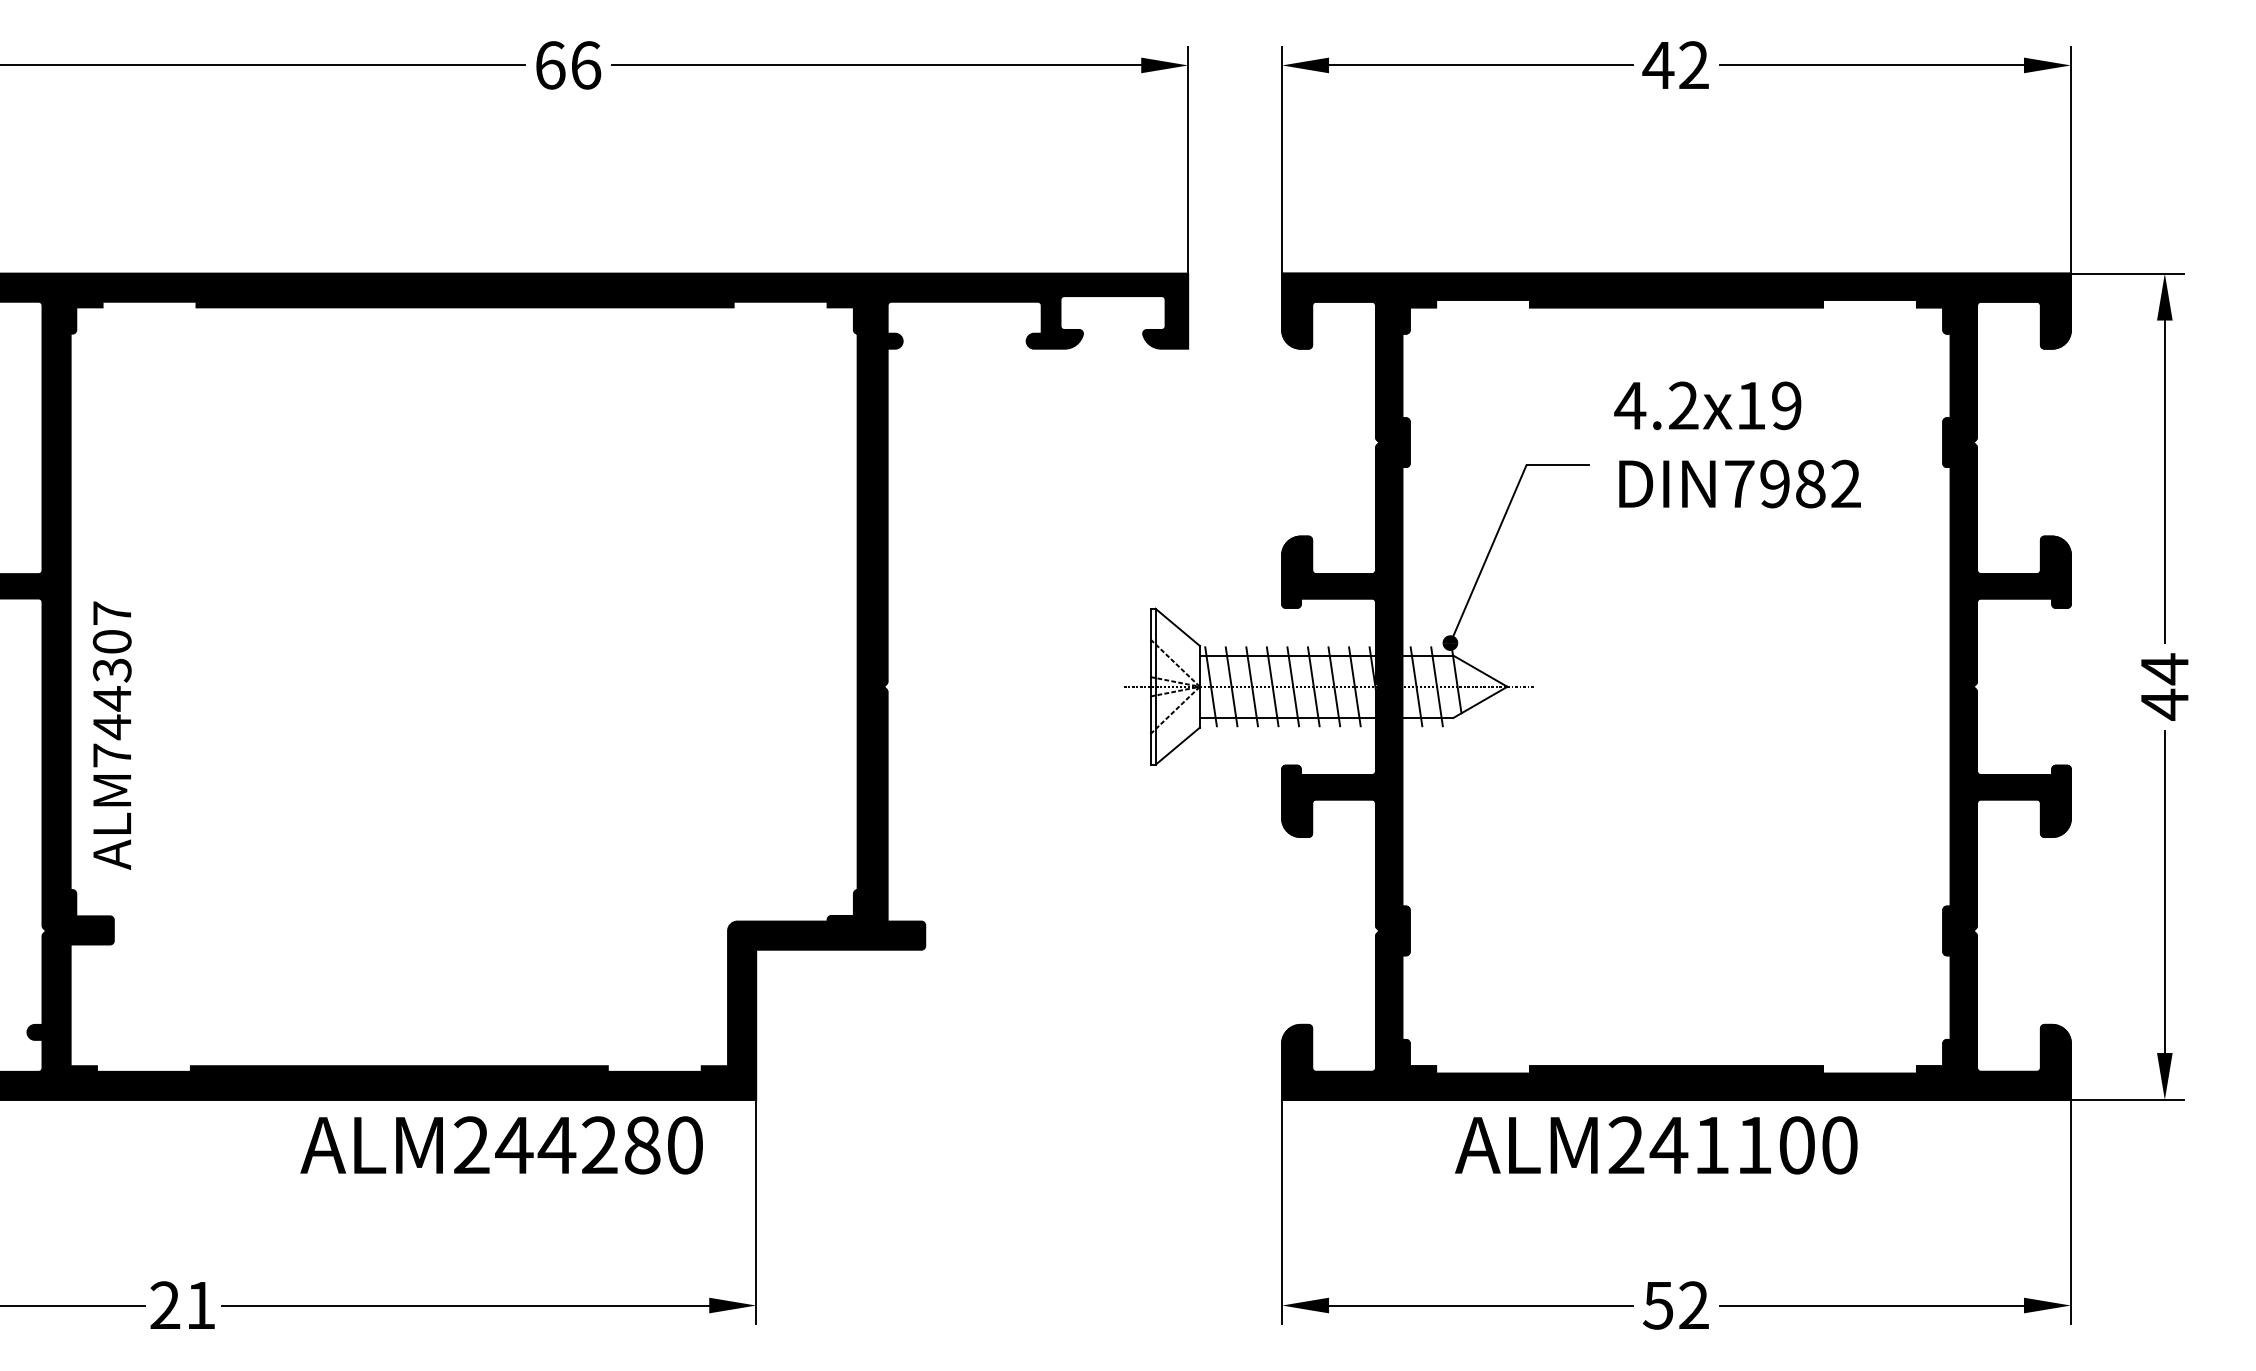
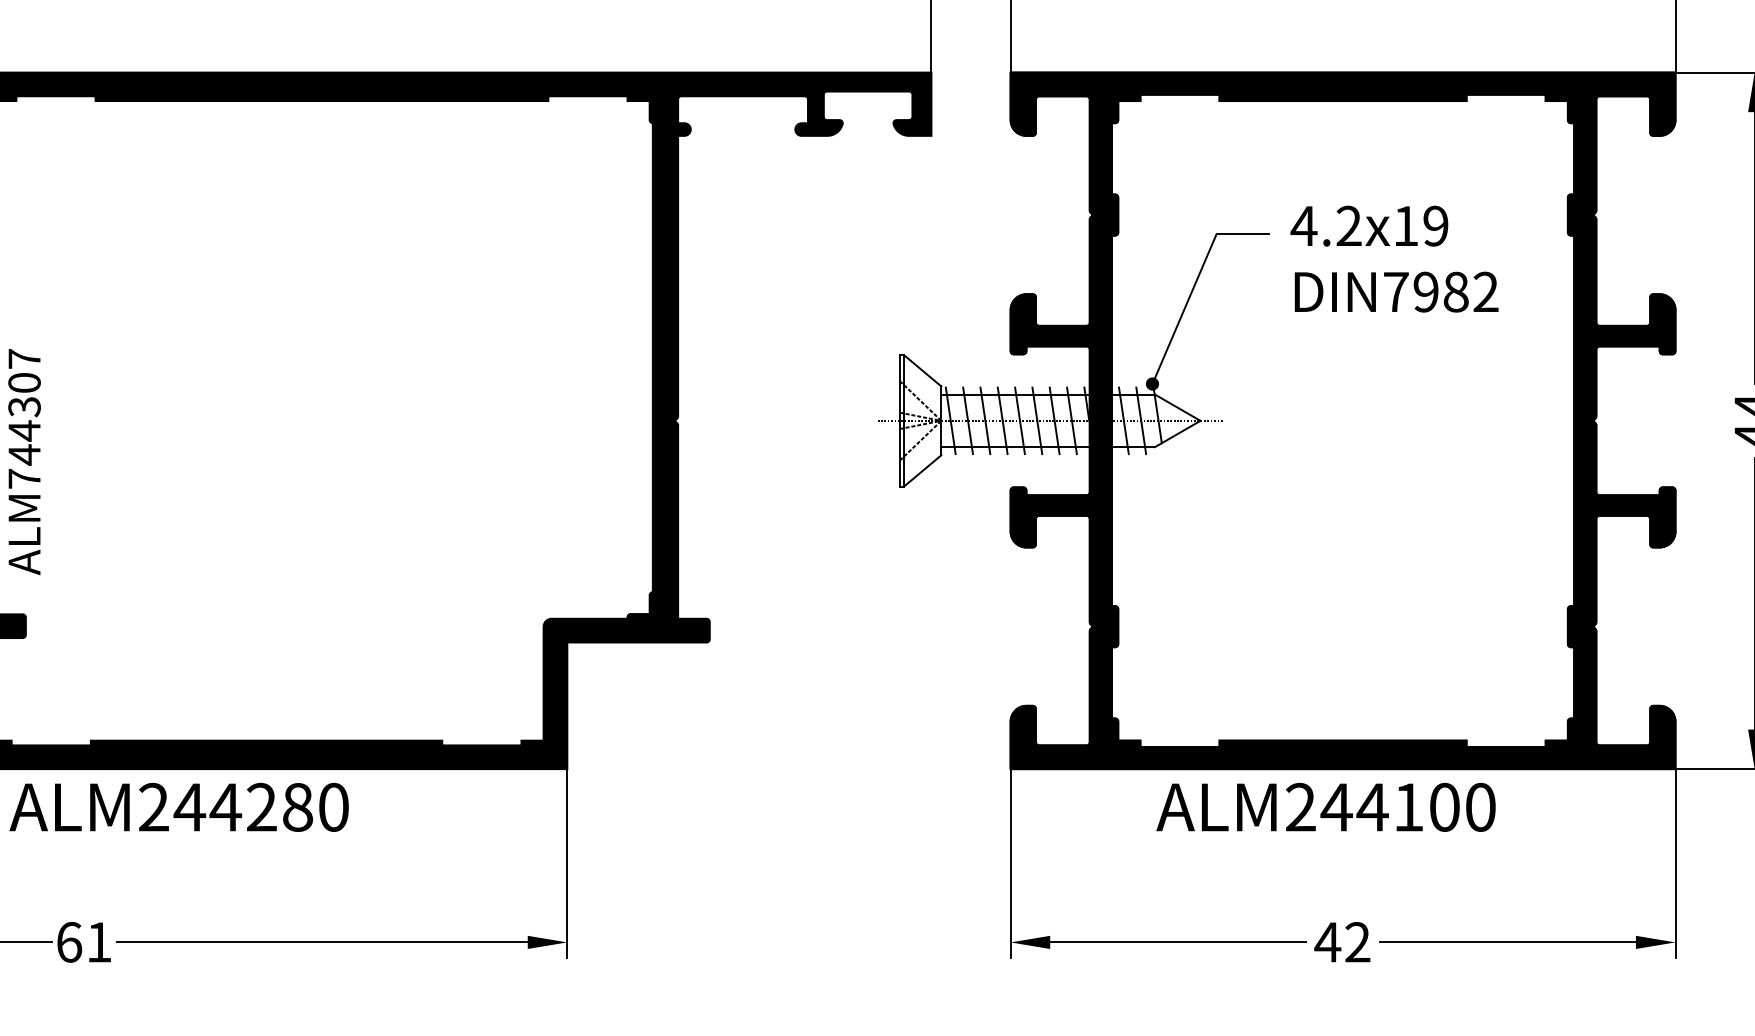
text: (1737, 444) -> (1394, 258), moved
text: (501, 1145) -> (179, 807), moved
text: (1711, 1145) -> (1372, 807), ALM241100 -> ALM244100
text: (165, 1305) -> (69, 942), 21 -> 61
text: (1658, 1305) -> (1327, 942), 52 -> 42

